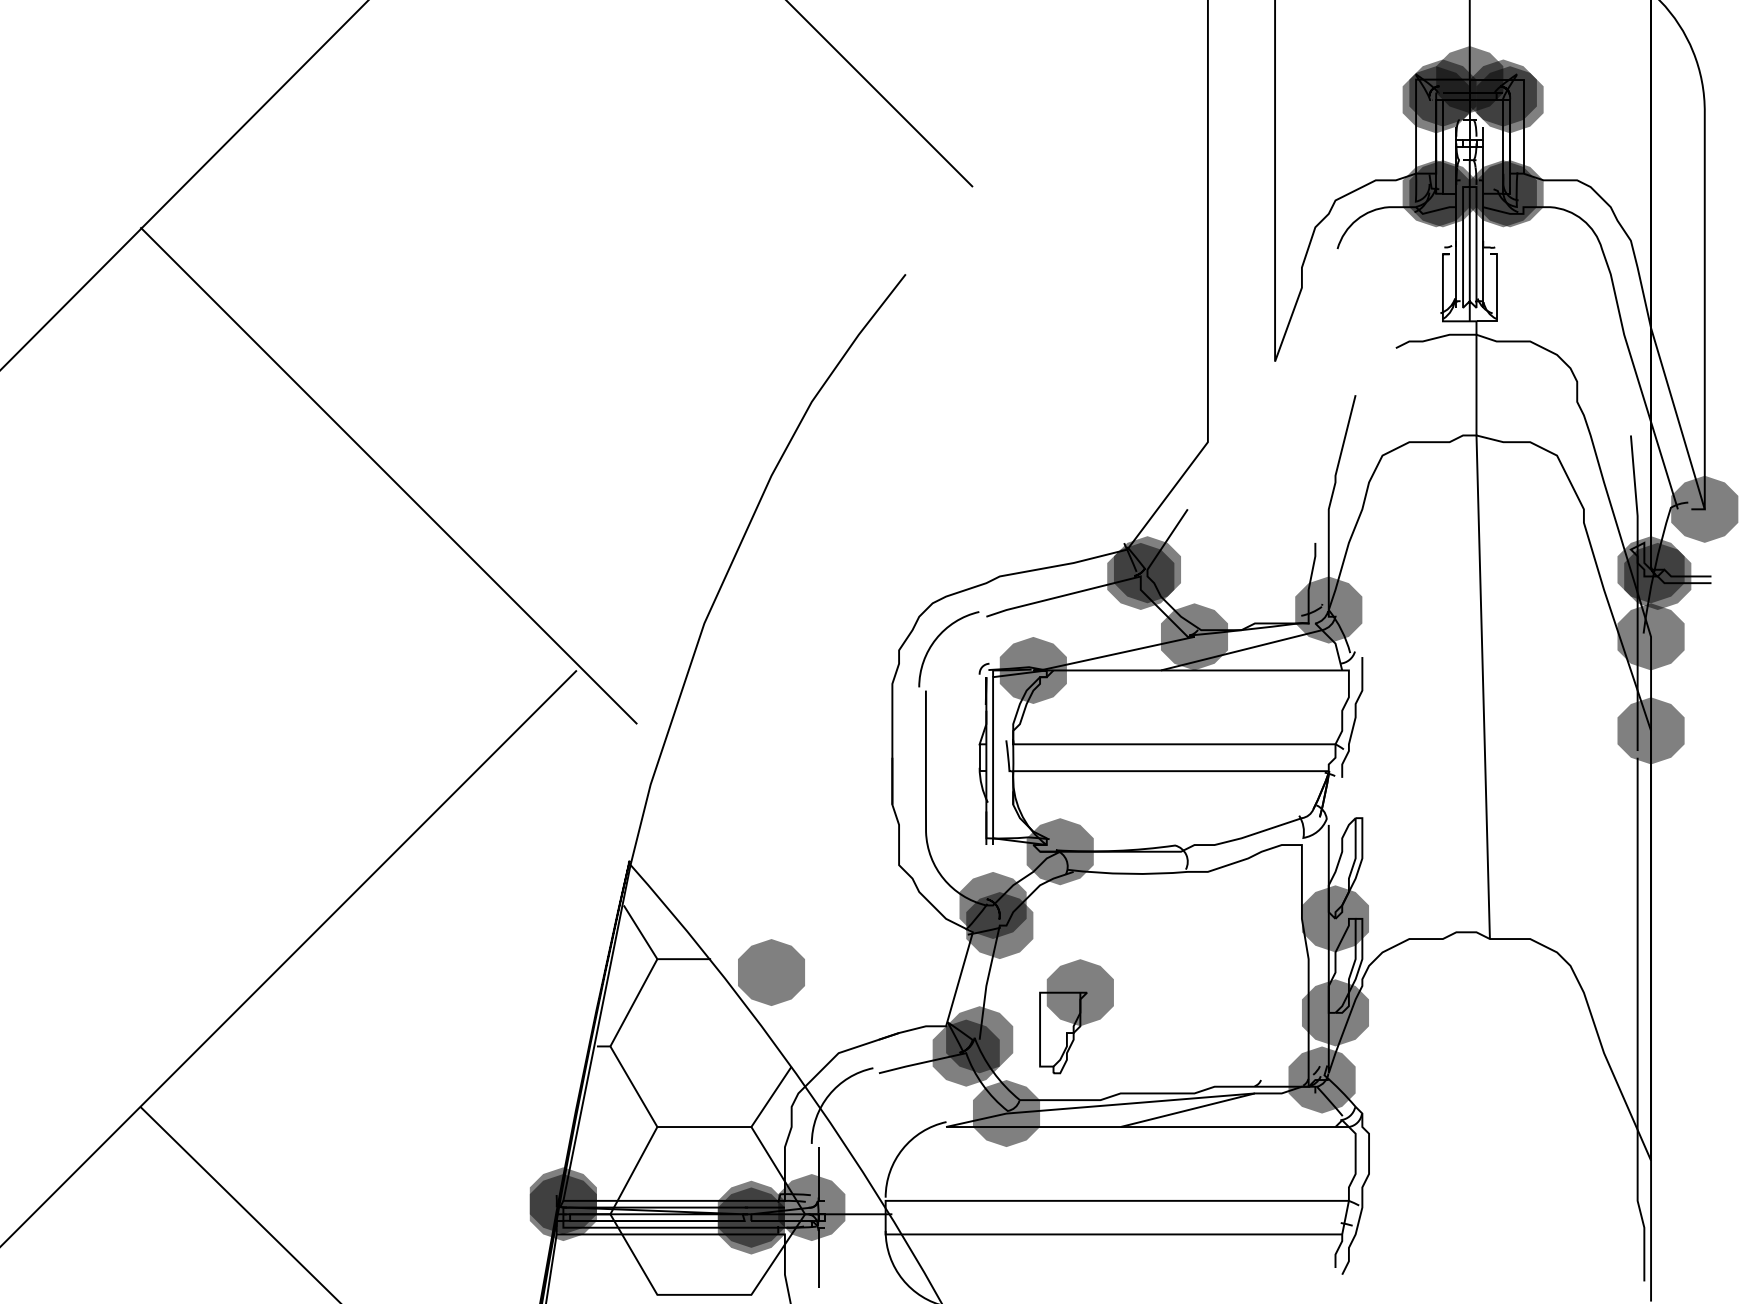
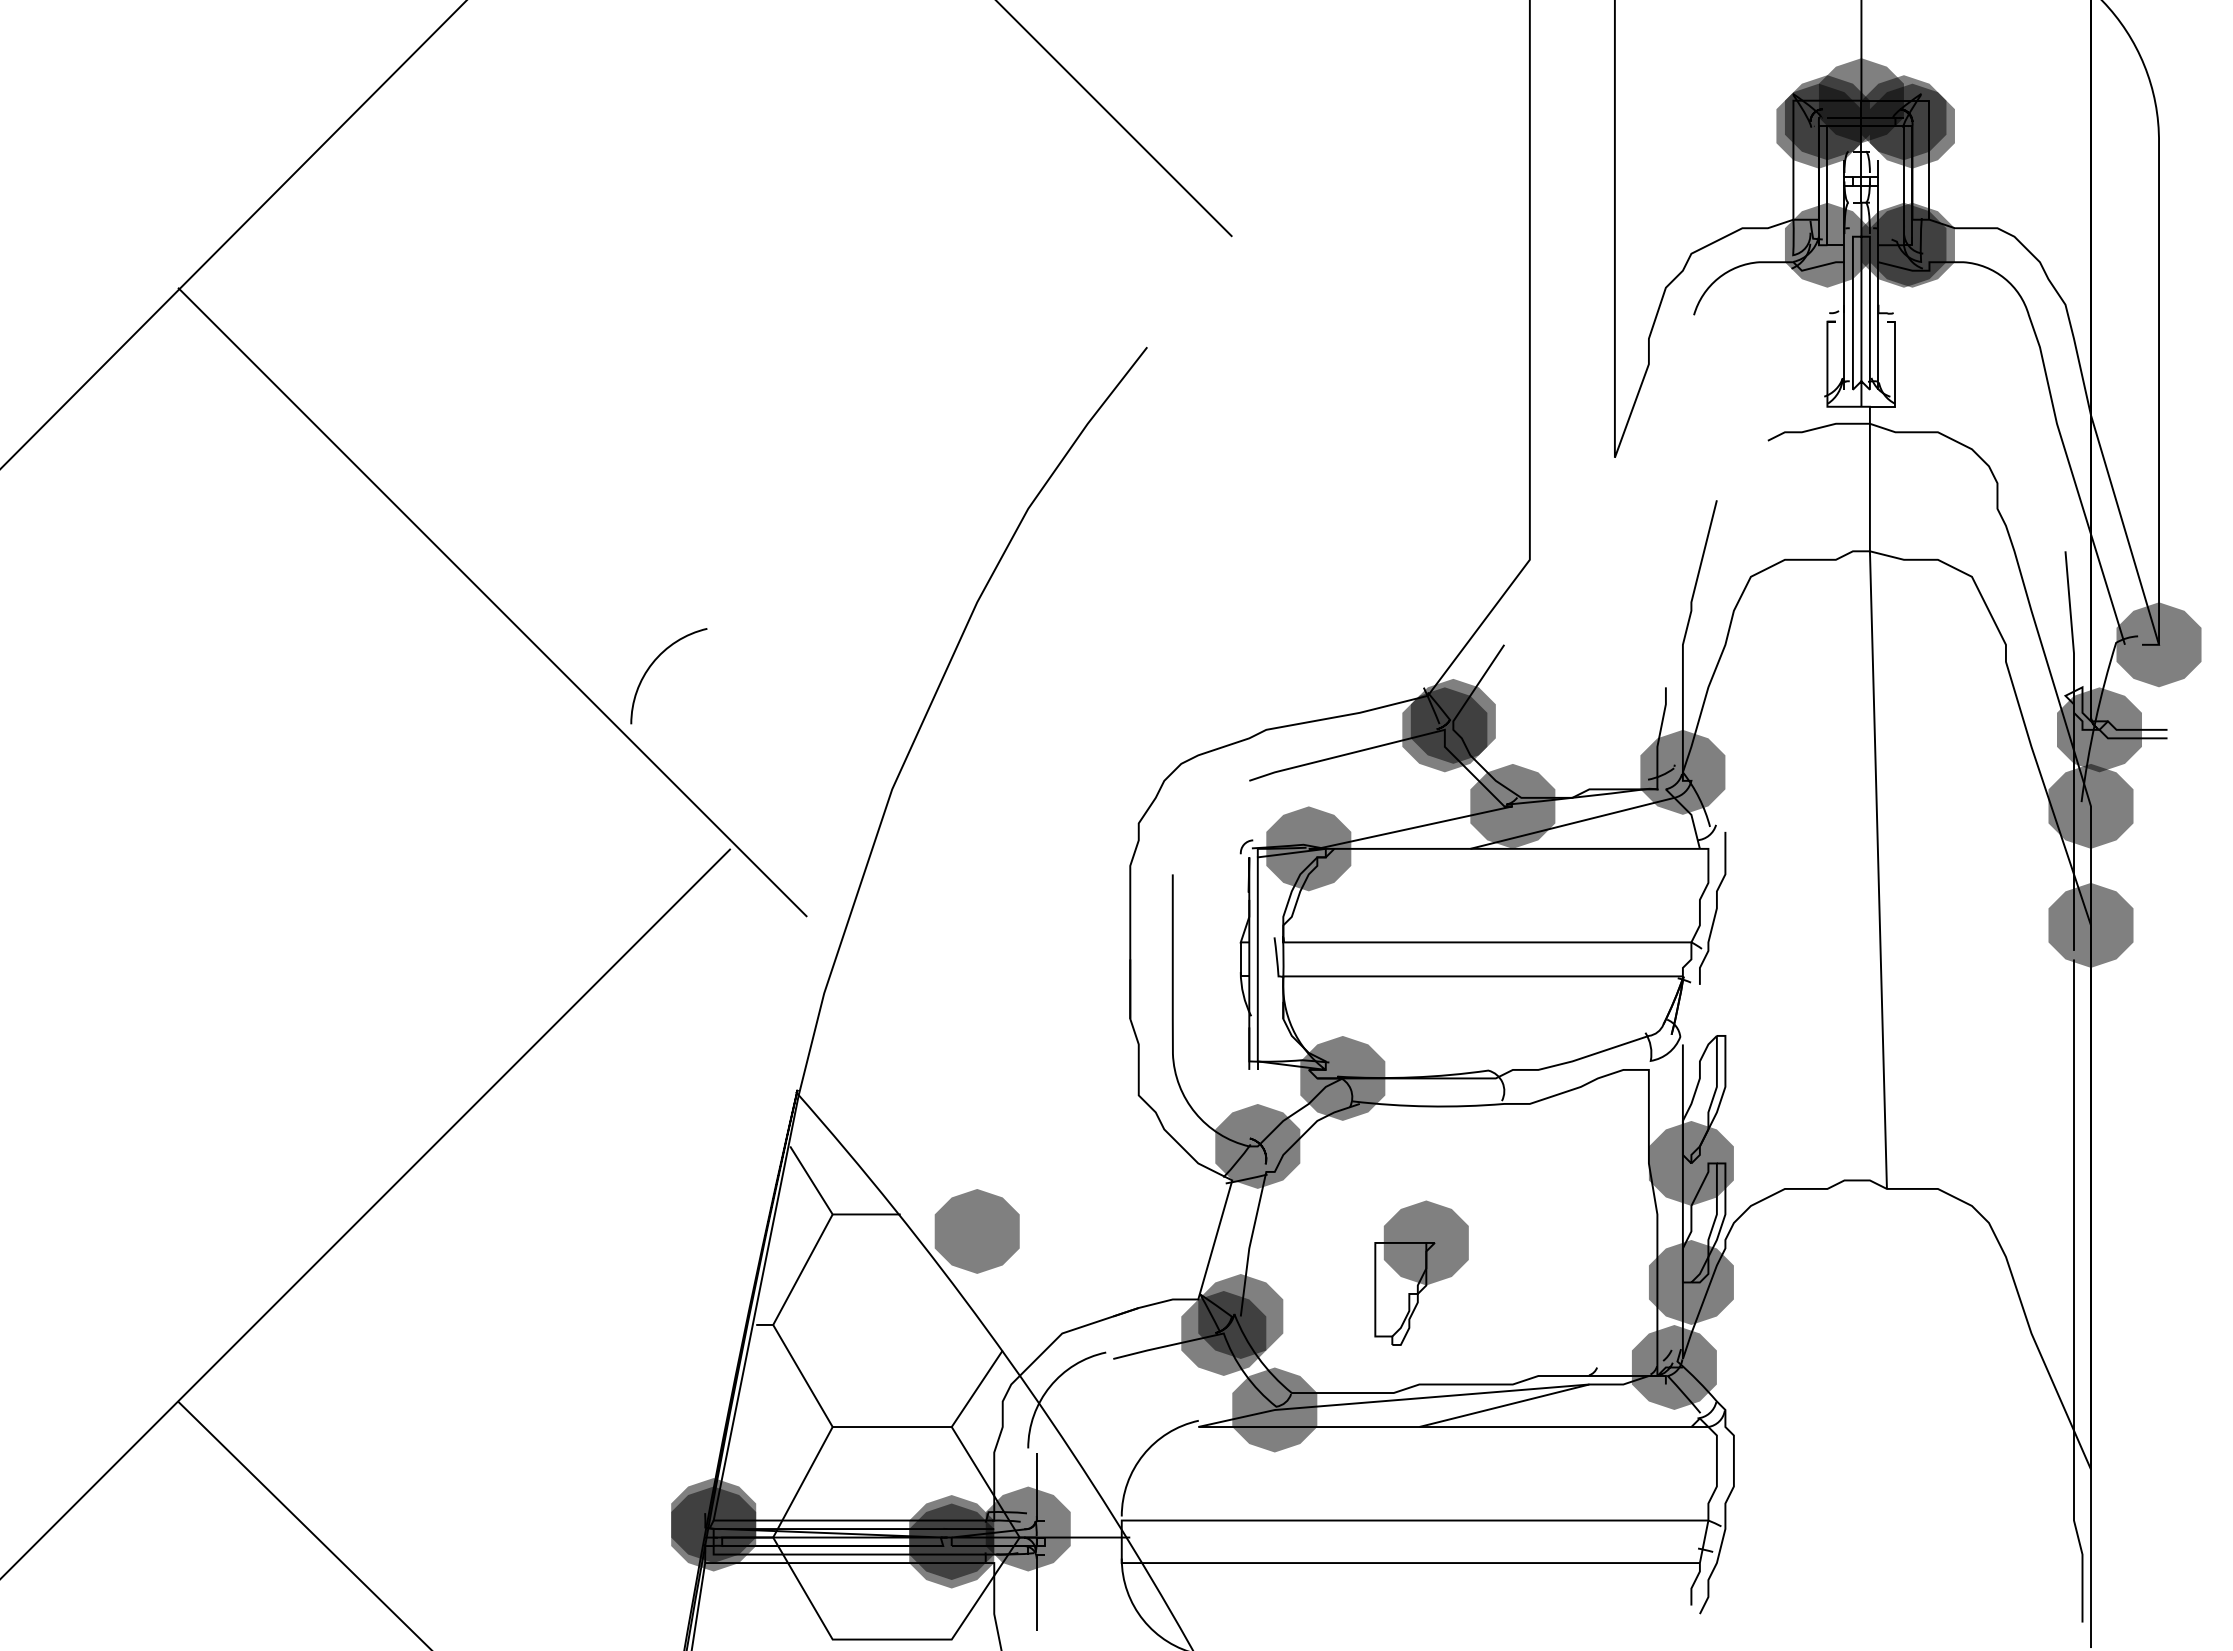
fill: (1435, 193) -> (1818, 244), removed
fill: (1650, 569) -> (2090, 720), removed
arc: (935, 640) -> (652, 665), moved
fill: (999, 925) -> (1265, 1171), removed
part: (1076, 1016) -> (1421, 1272), moved

